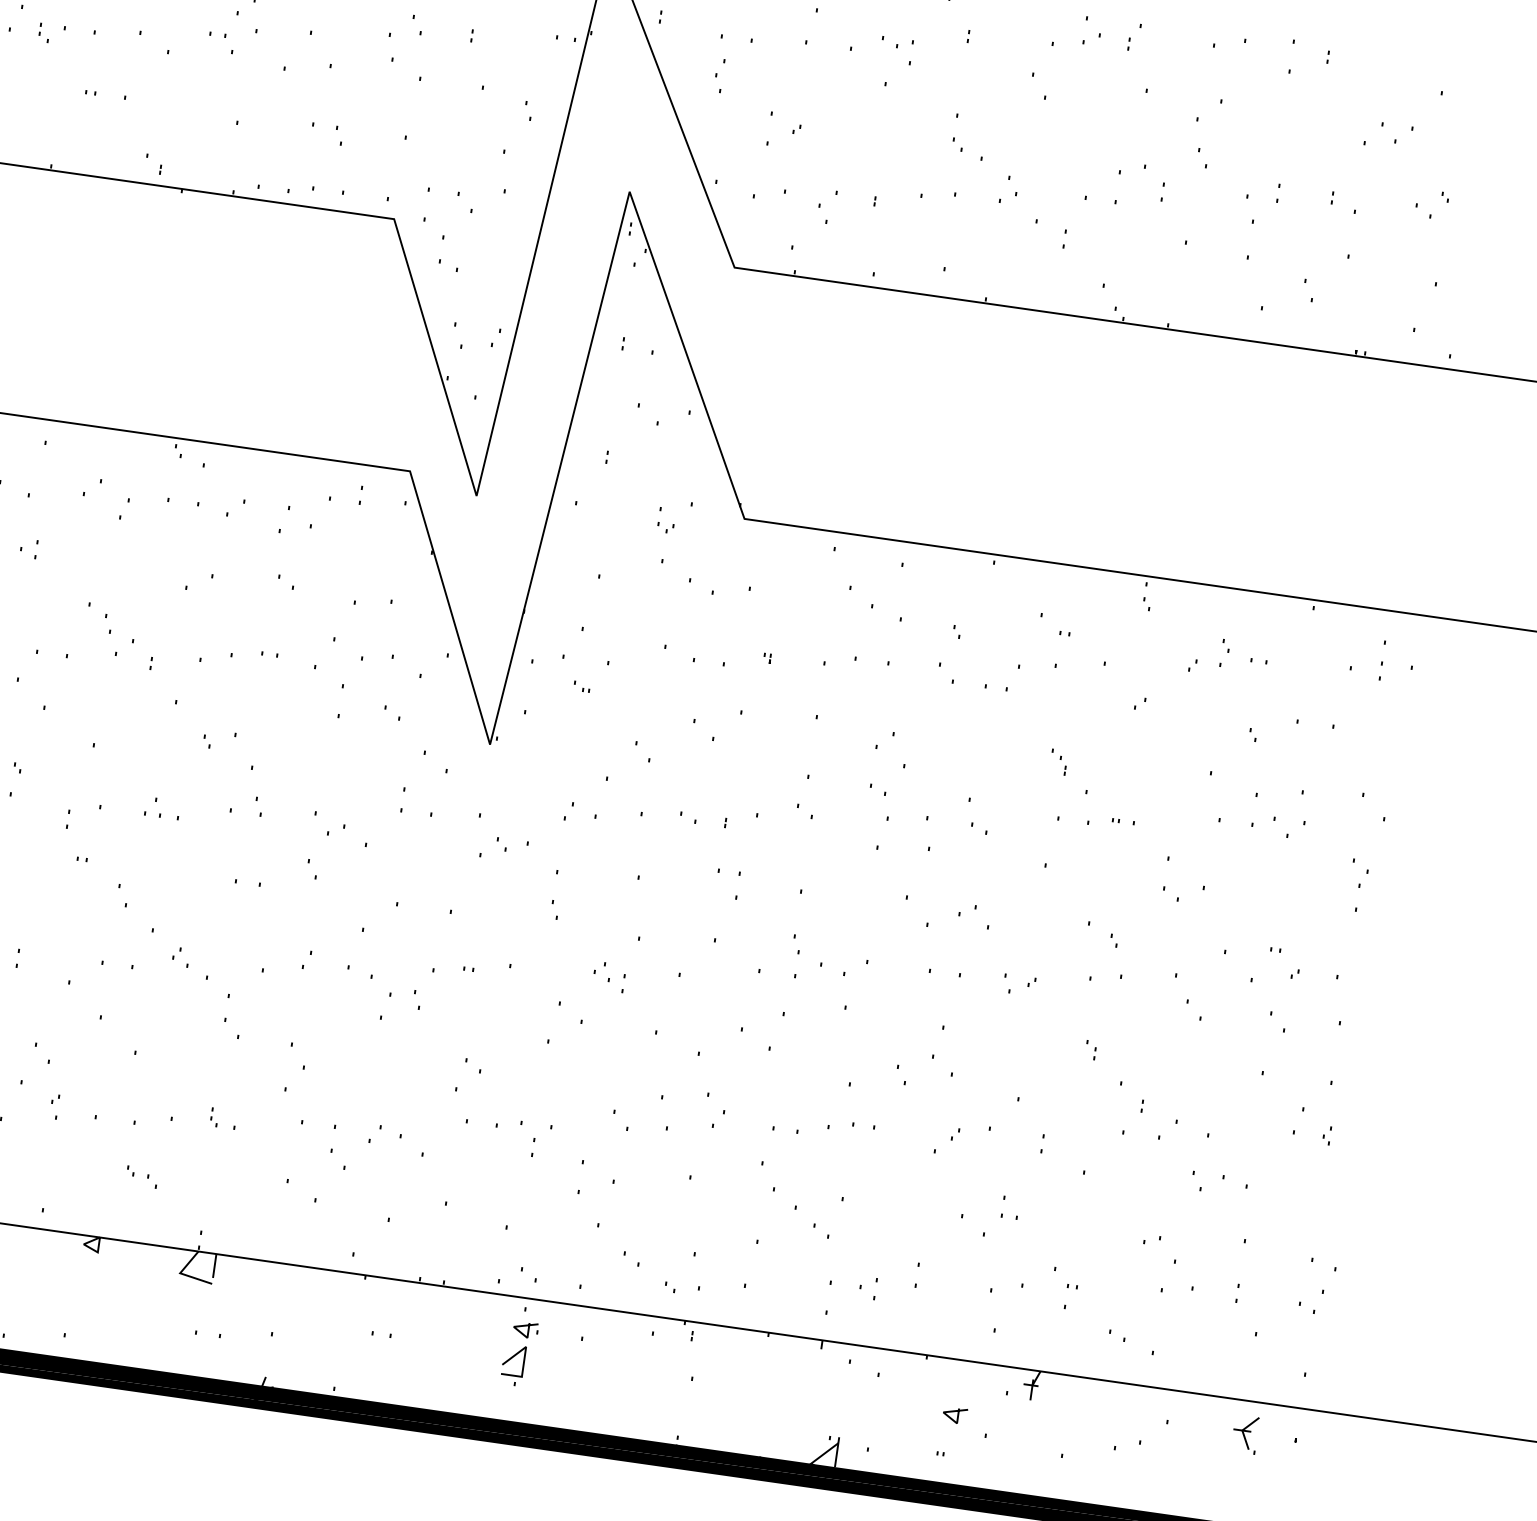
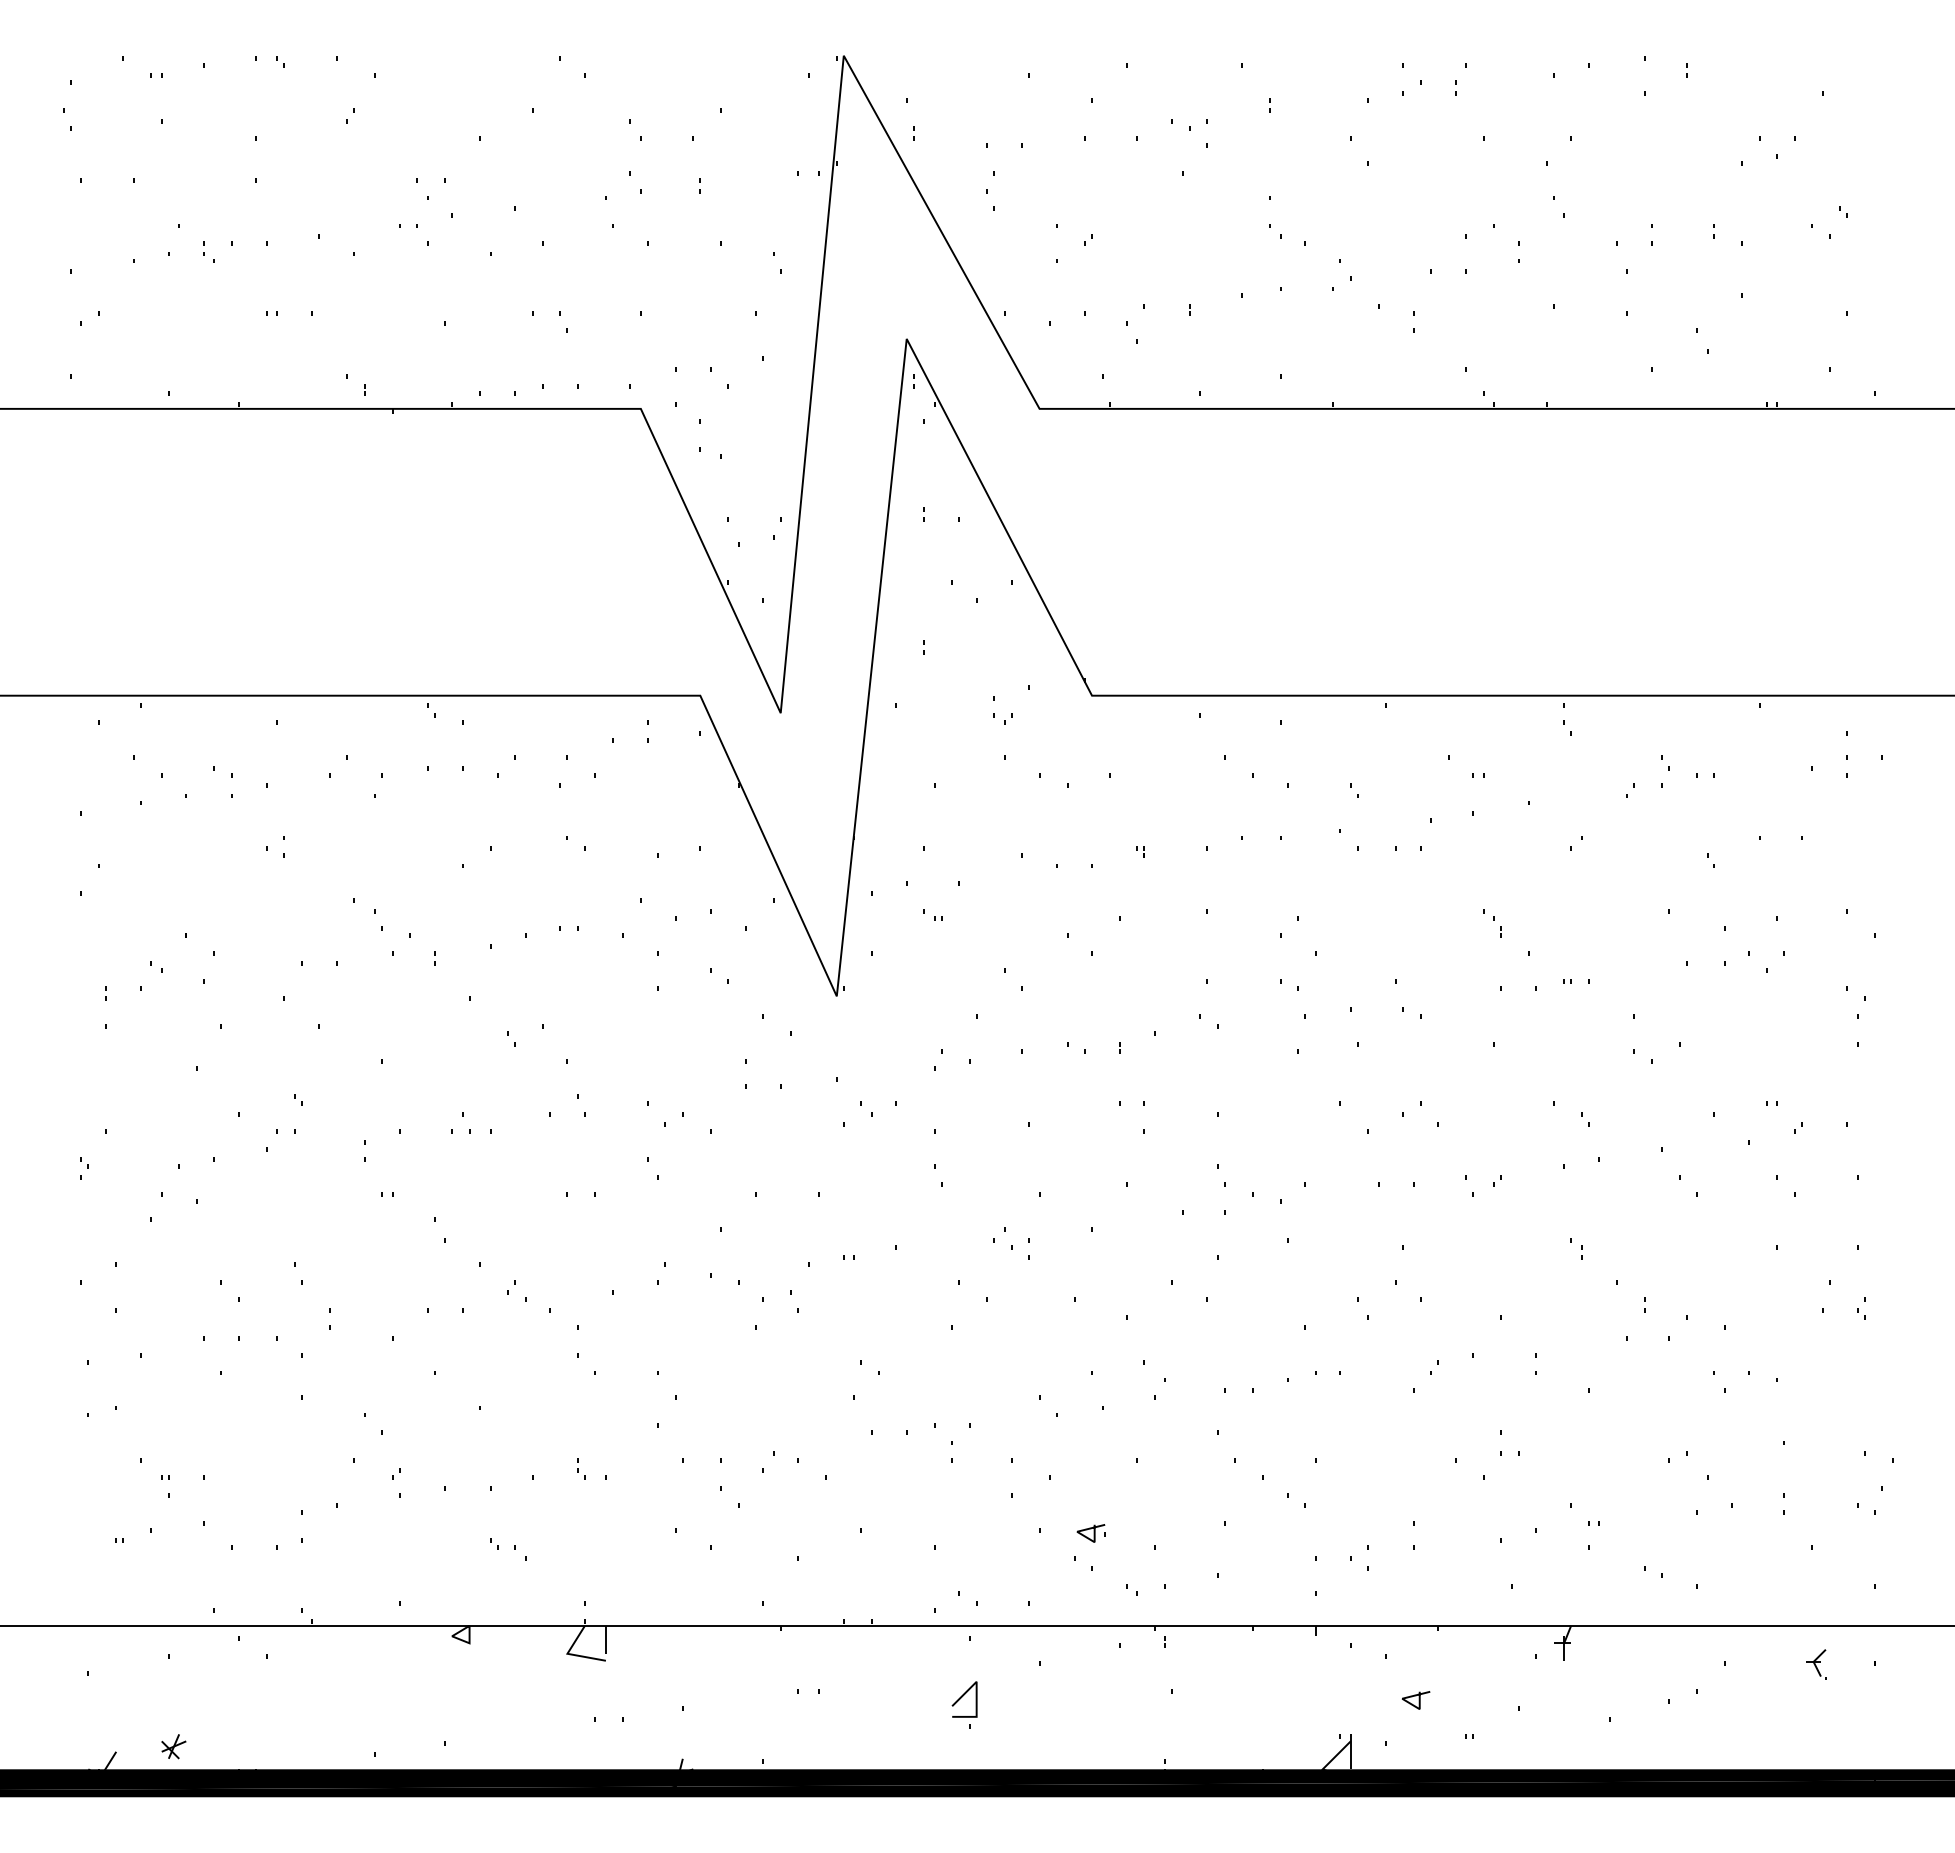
part: (524, 1329) -> (1090, 1533), moved
line: (957, 1415) -> (1418, 1700), moved
part: (1245, 1434) -> (1816, 1664), size x0.7

